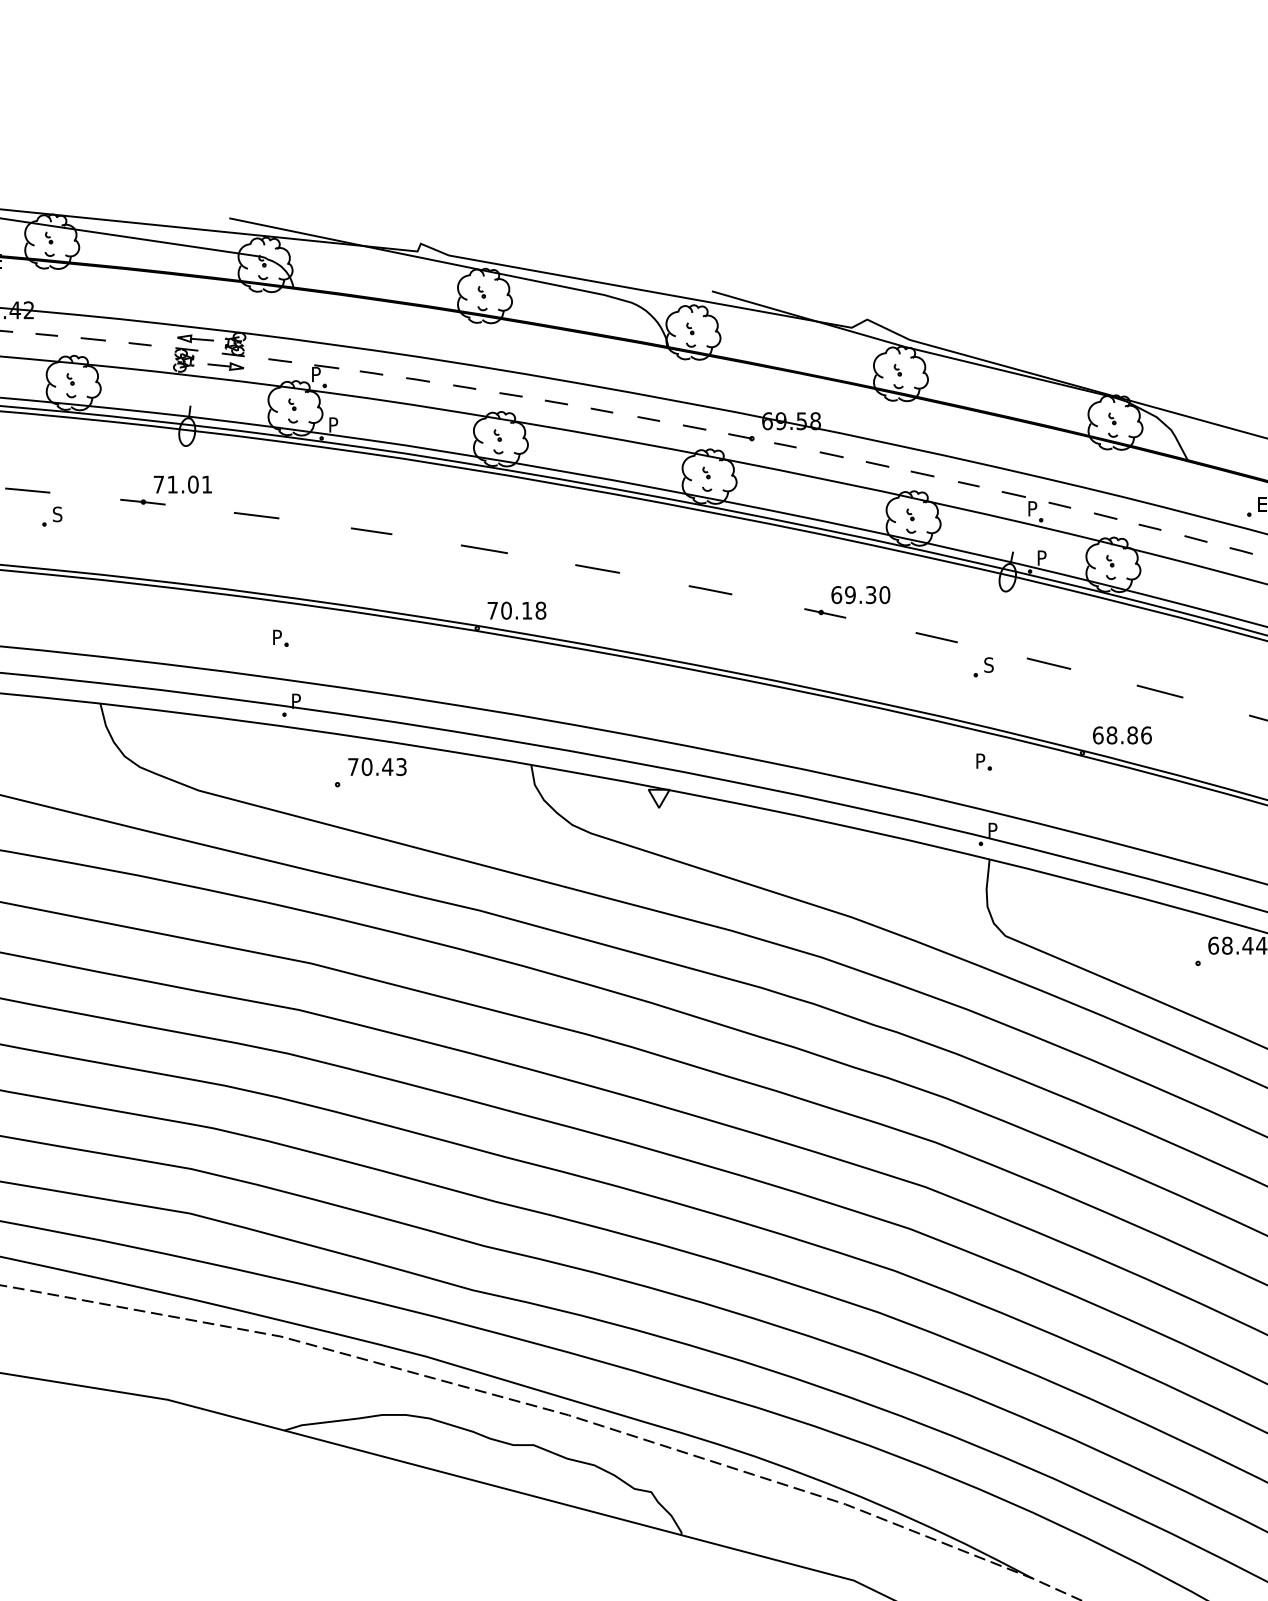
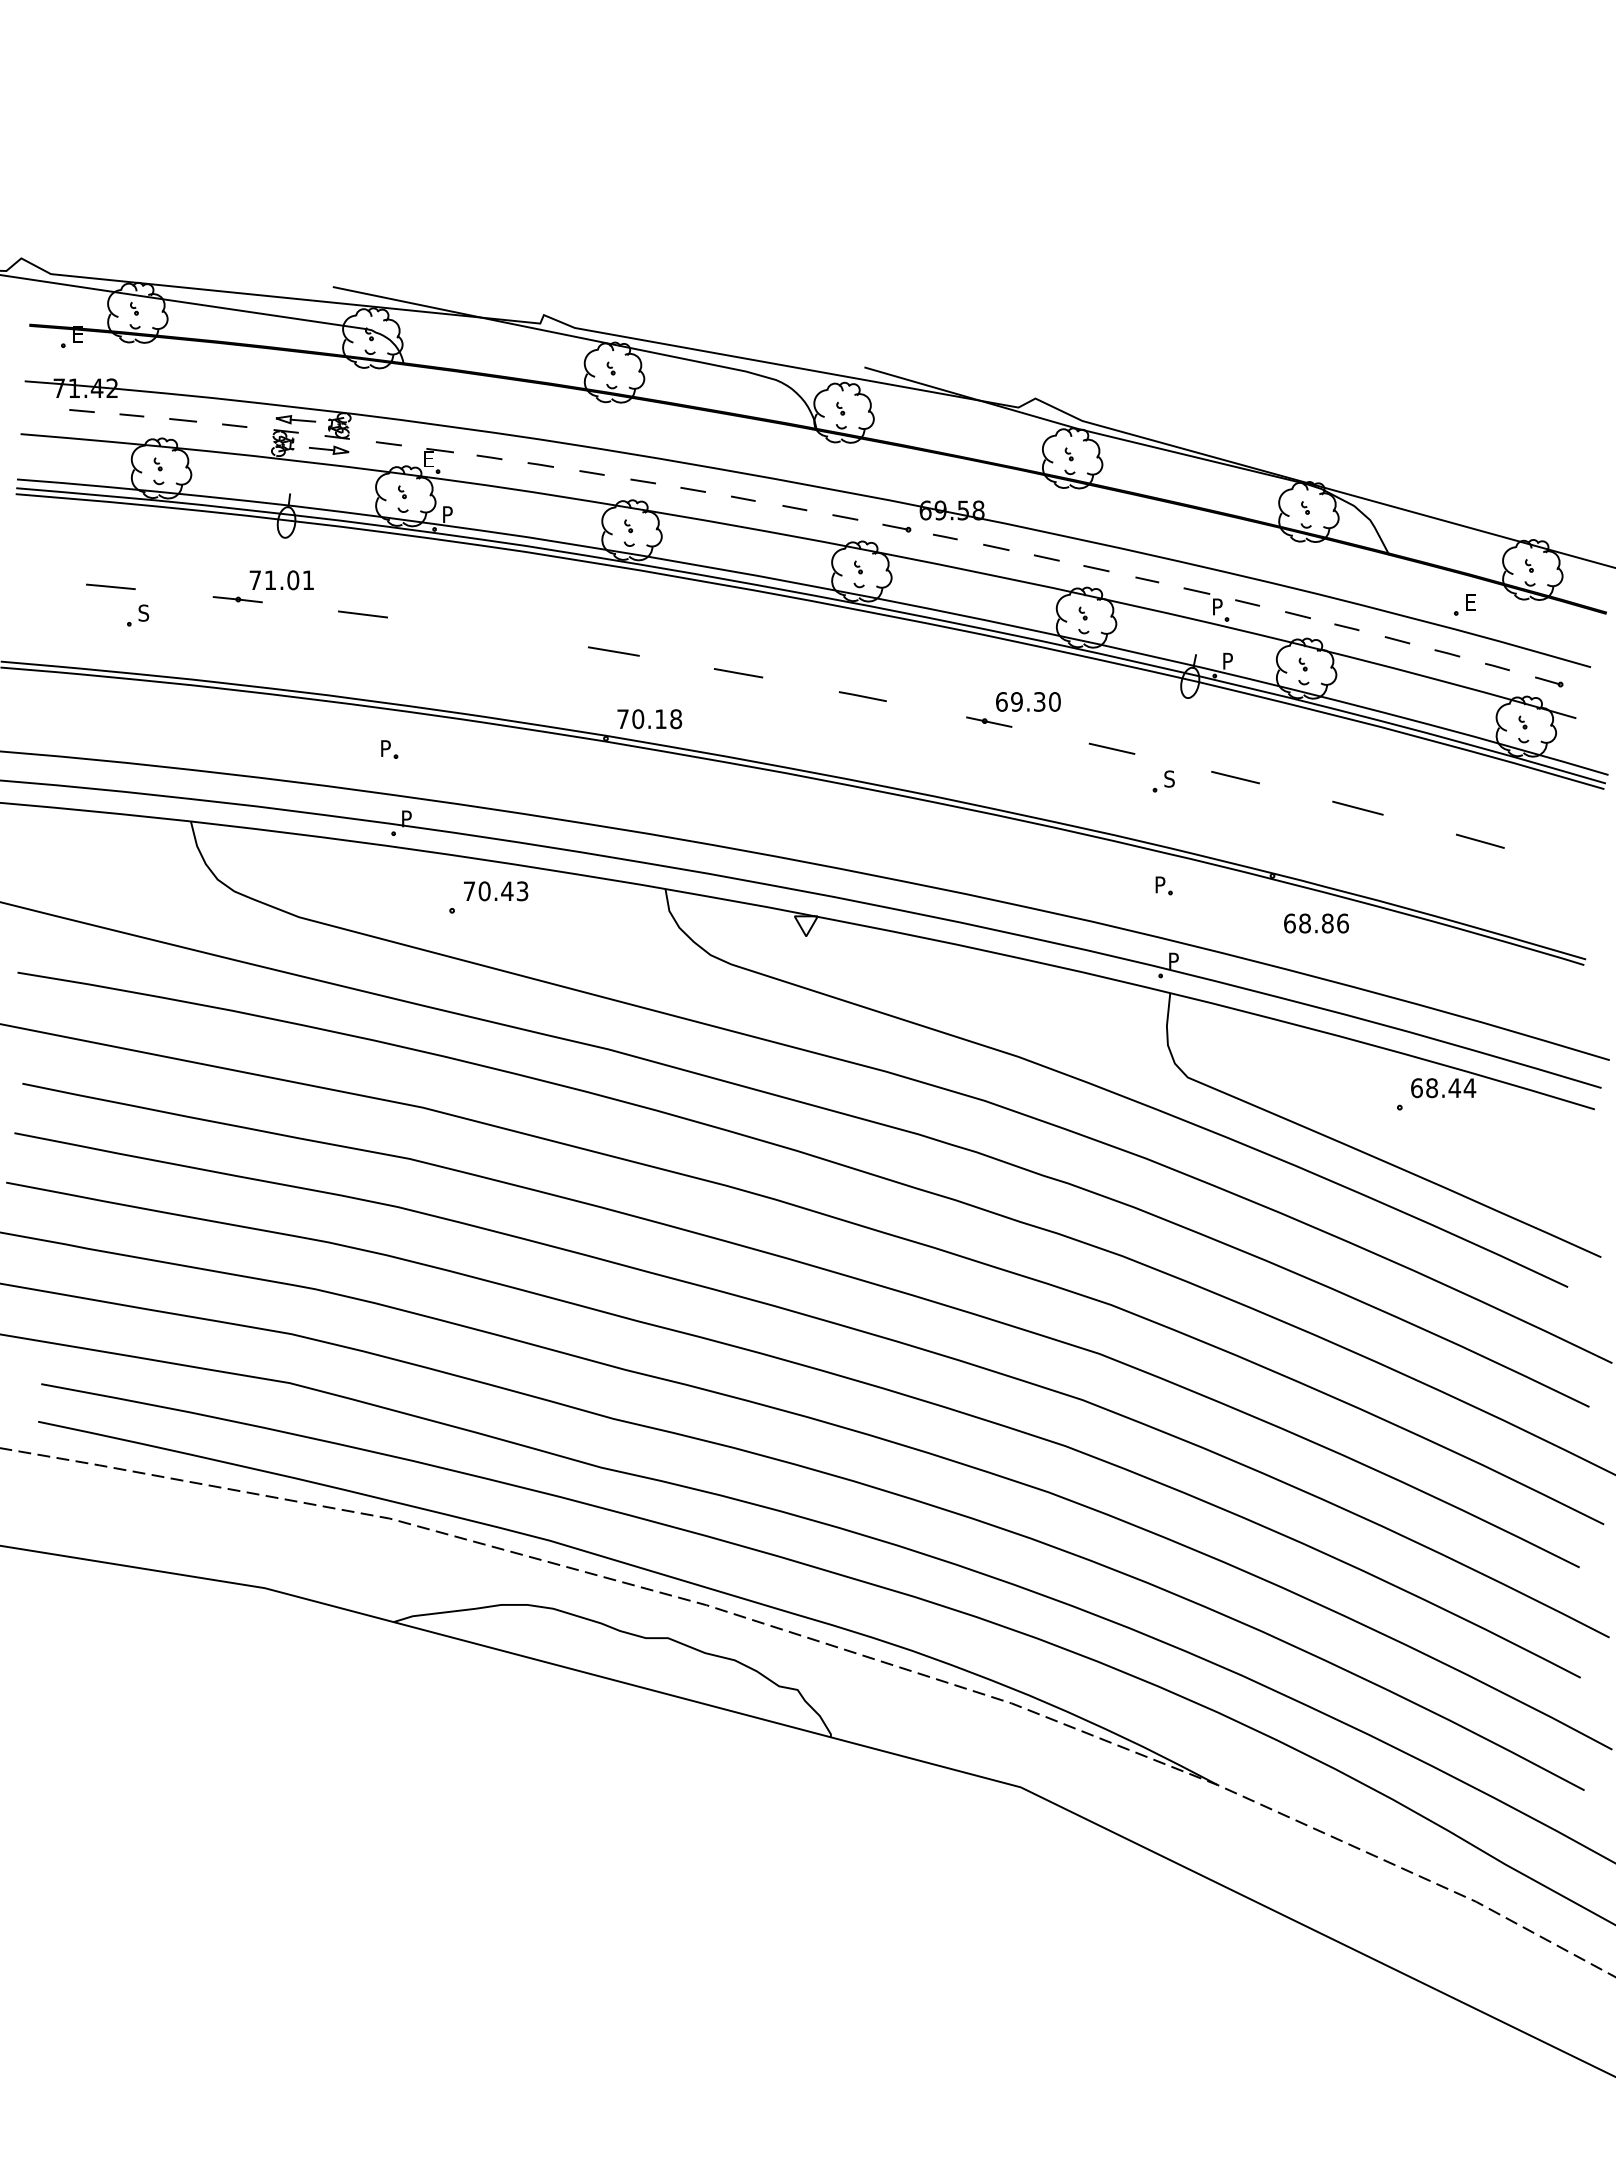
text: (316, 374) -> (428, 458), P -> E
line: (371, 531) -> (489, 631), removed
text: (1122, 735) -> (1316, 923), moved

